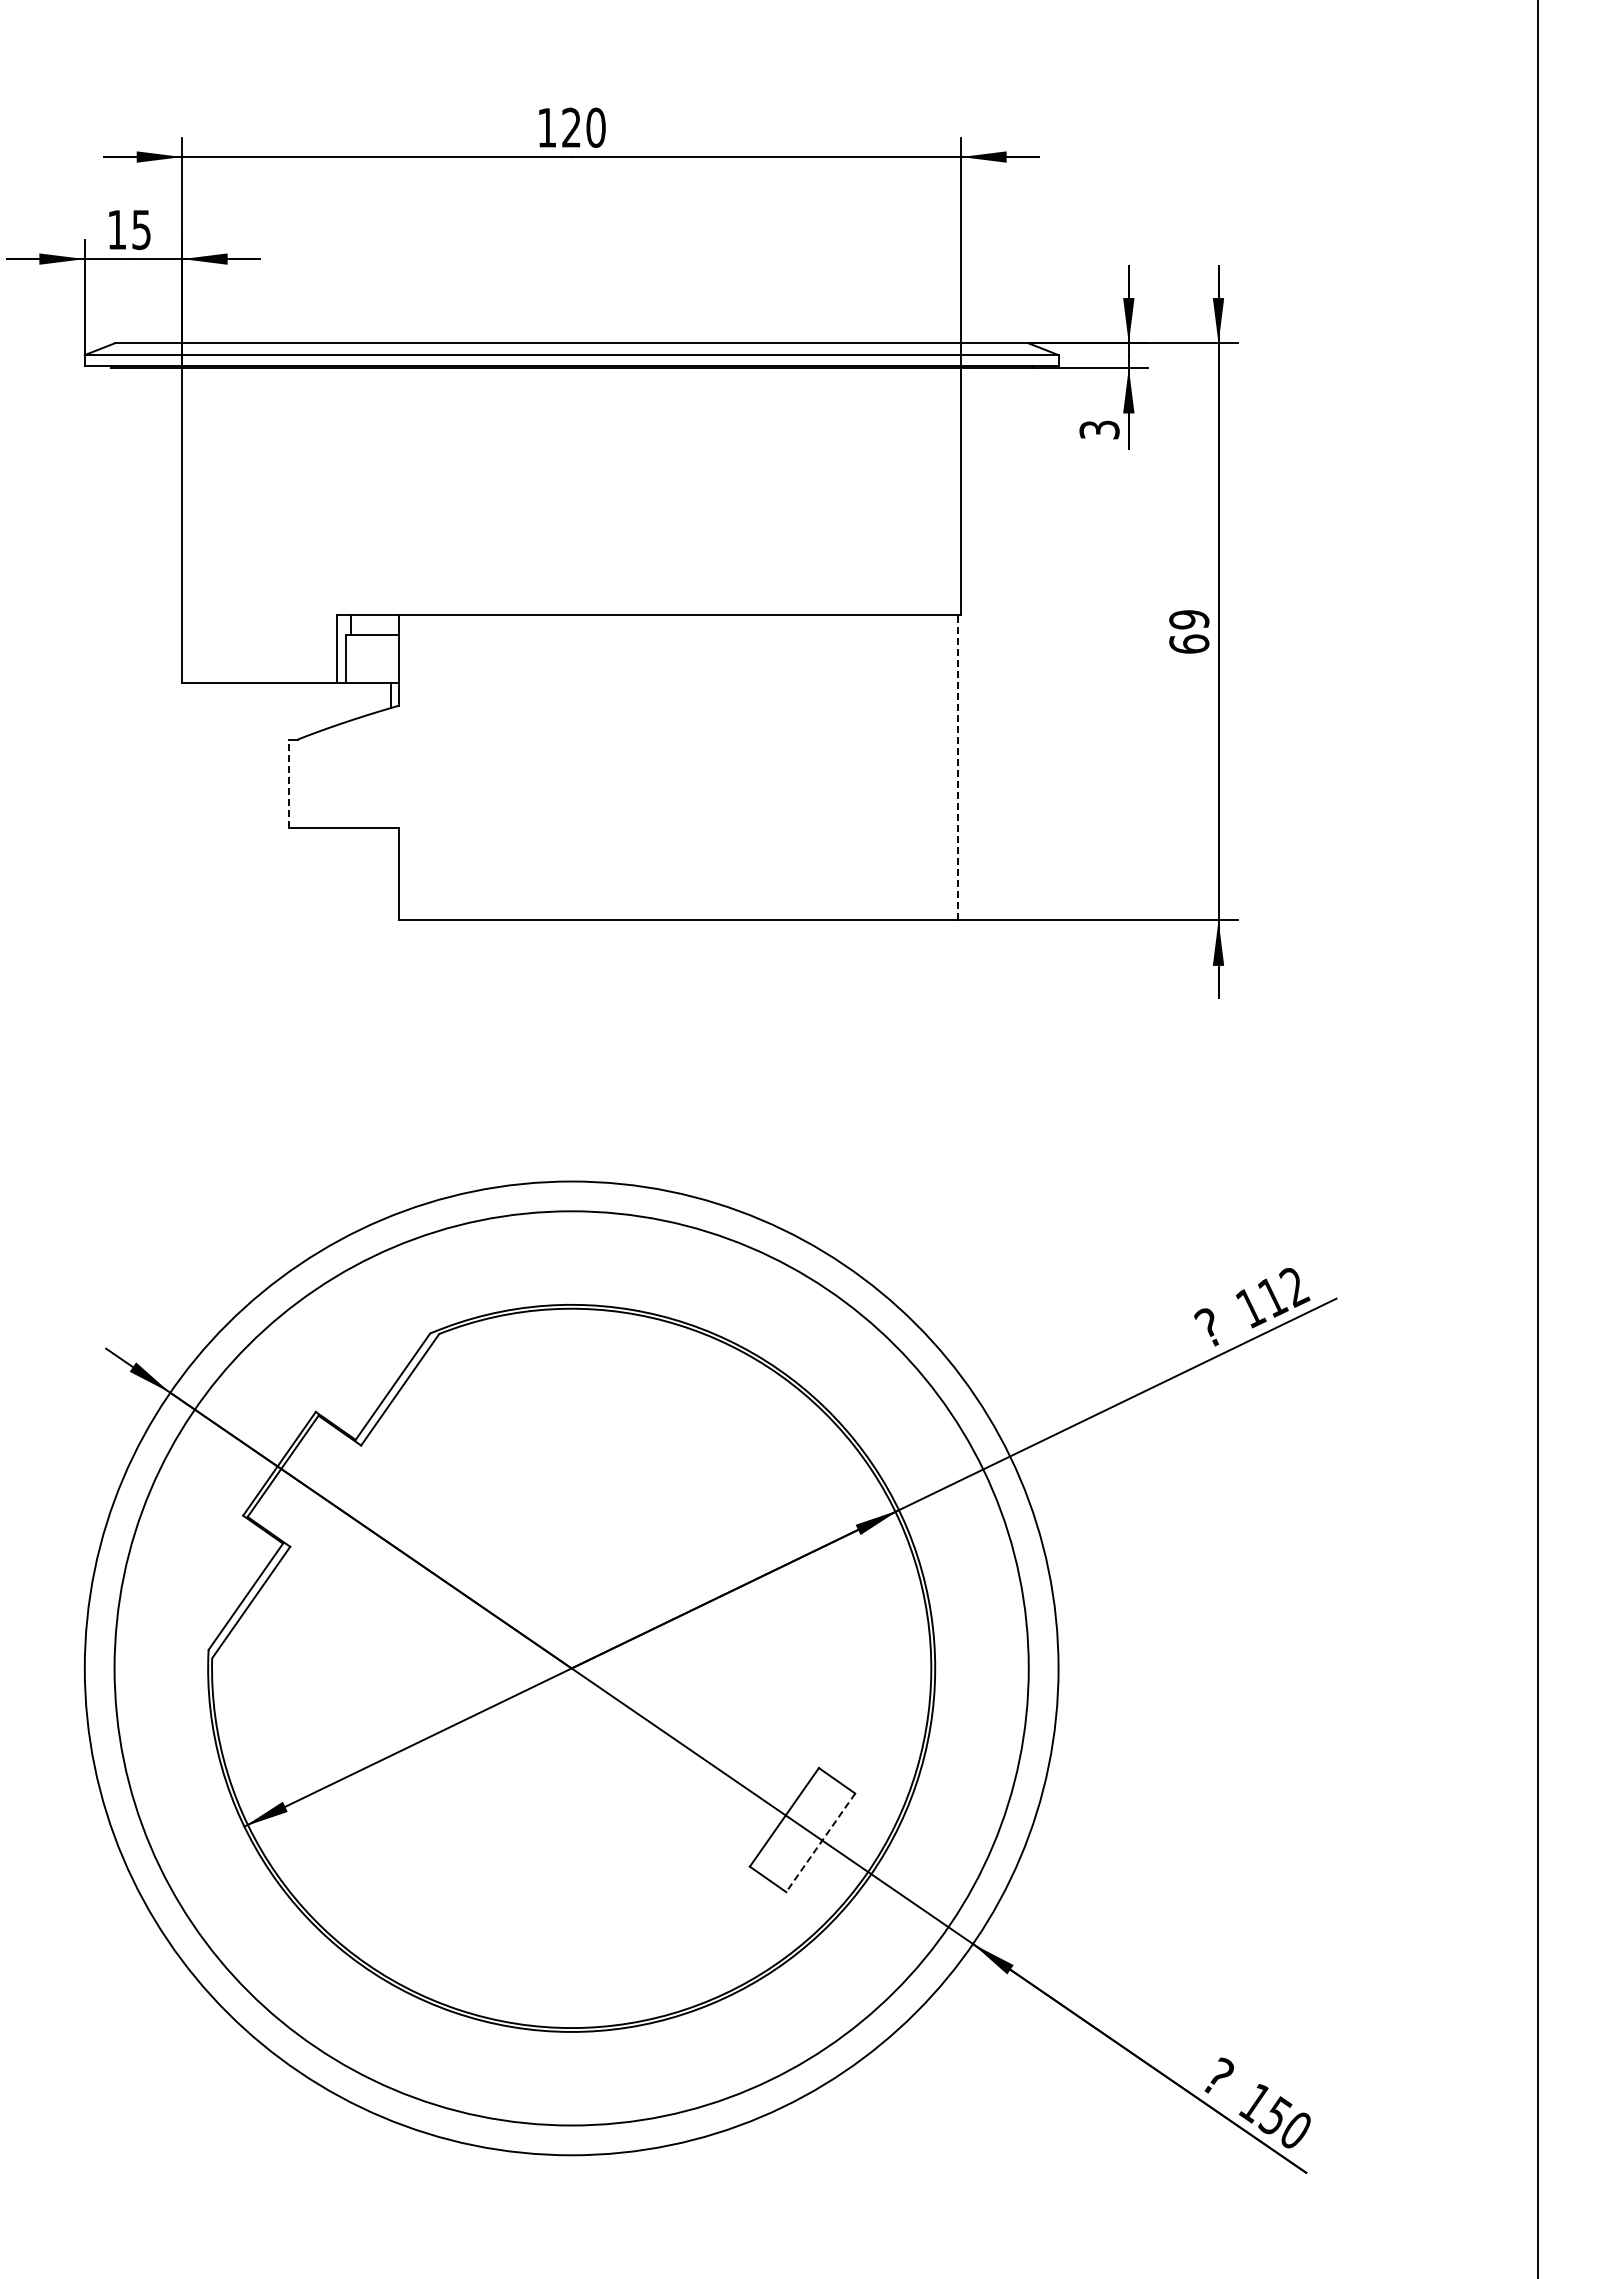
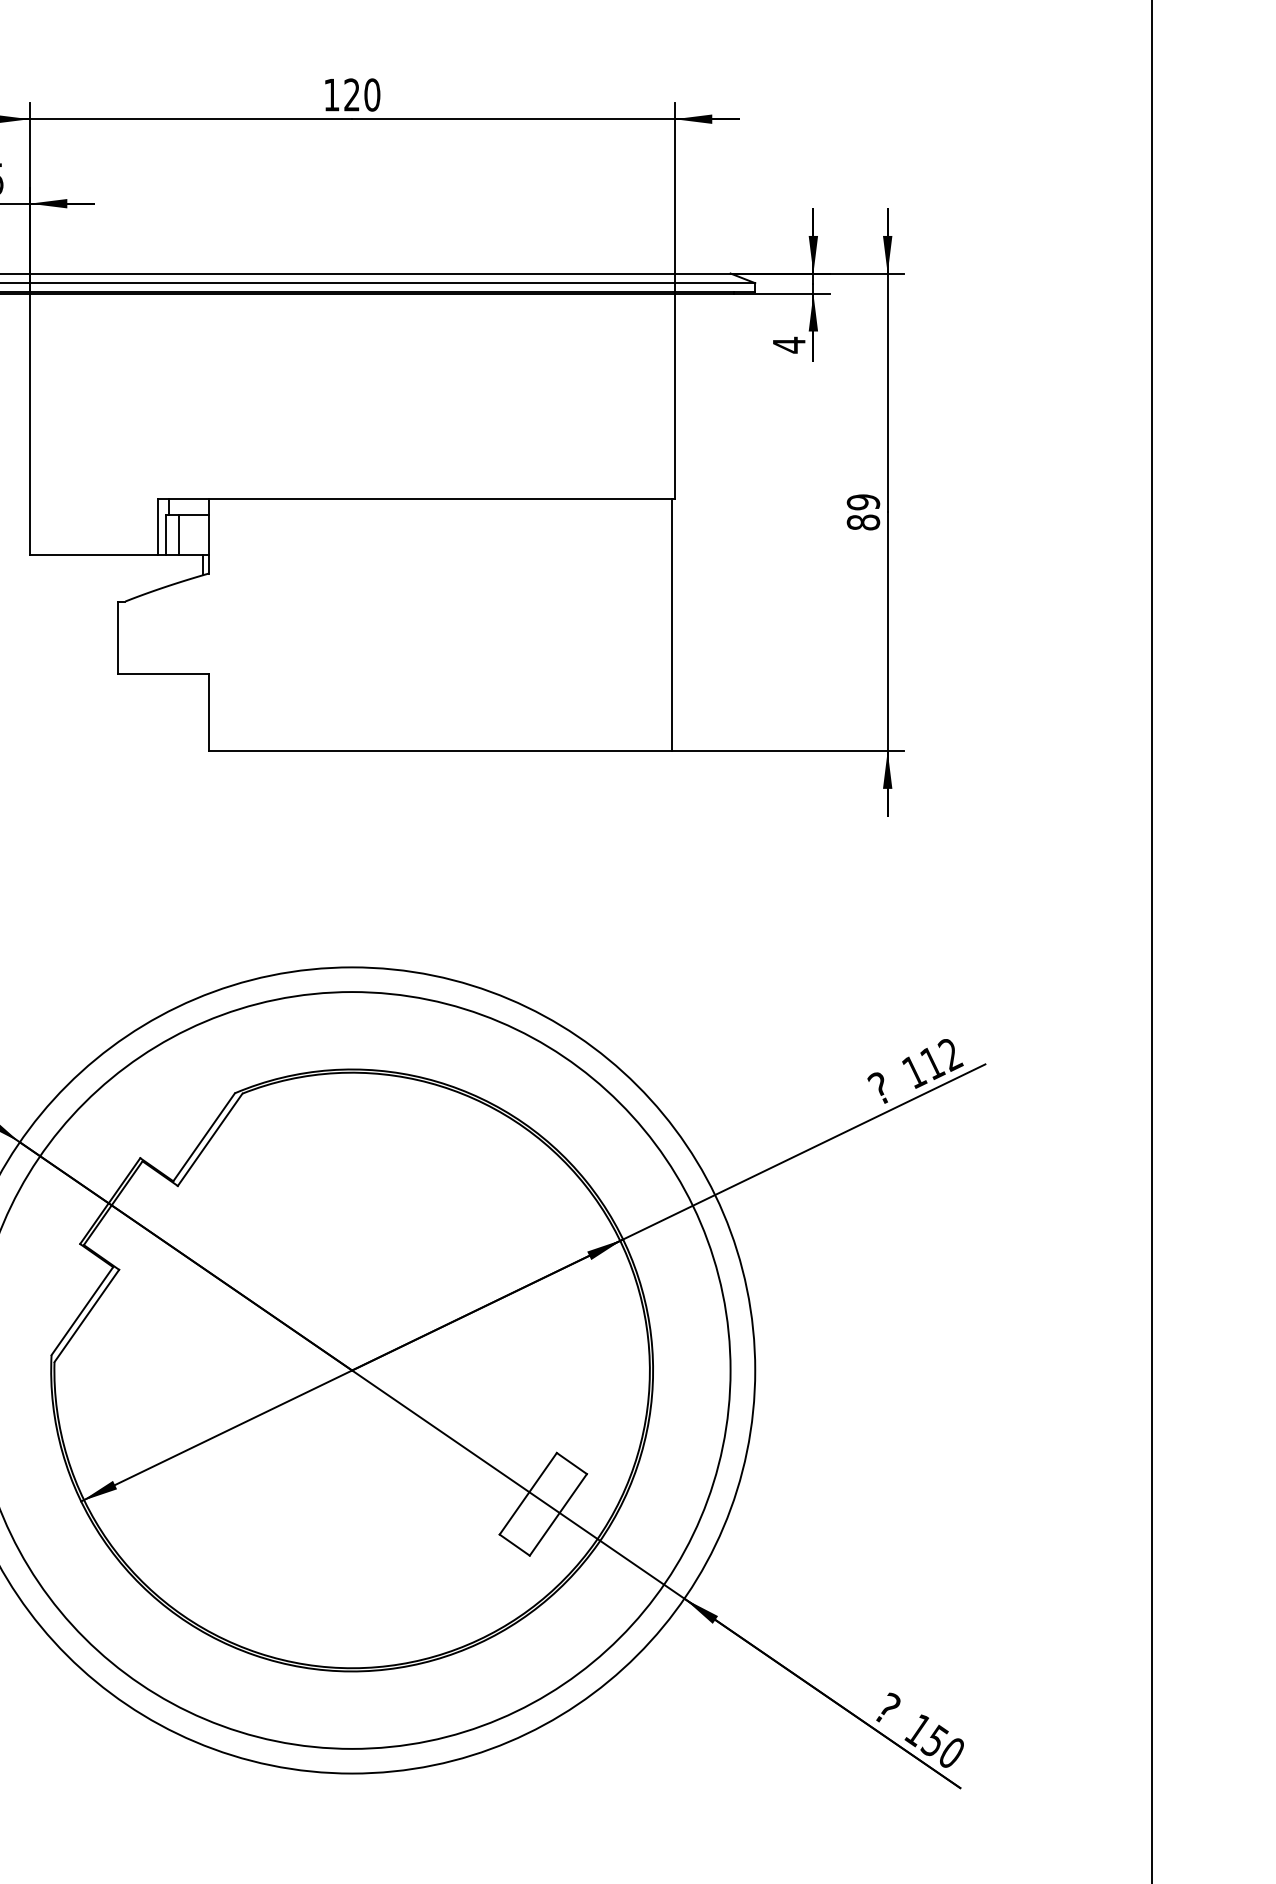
text: (1099, 429) -> (789, 344), 3 -> 4
text: (1189, 643) -> (863, 521), 69 -> 89
line: (362, 658) -> (178, 534), added
line: (958, 767) -> (672, 624), dashed -> solid
line: (289, 783) -> (118, 637), dashed -> solid
line: (820, 1843) -> (558, 1515), dashed -> solid

